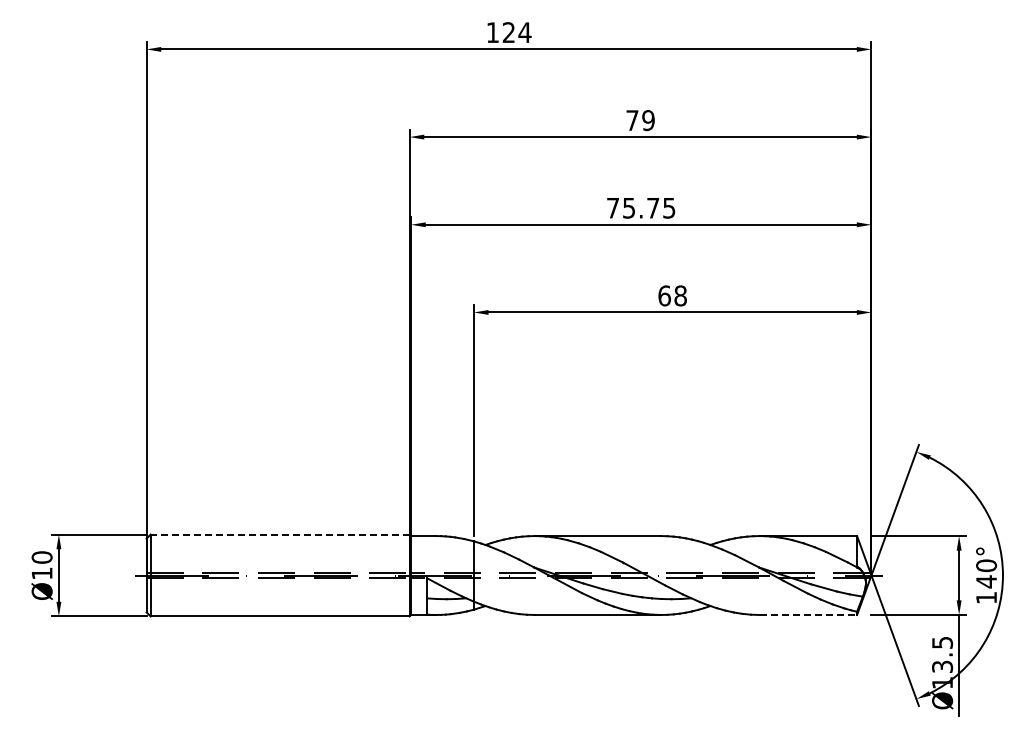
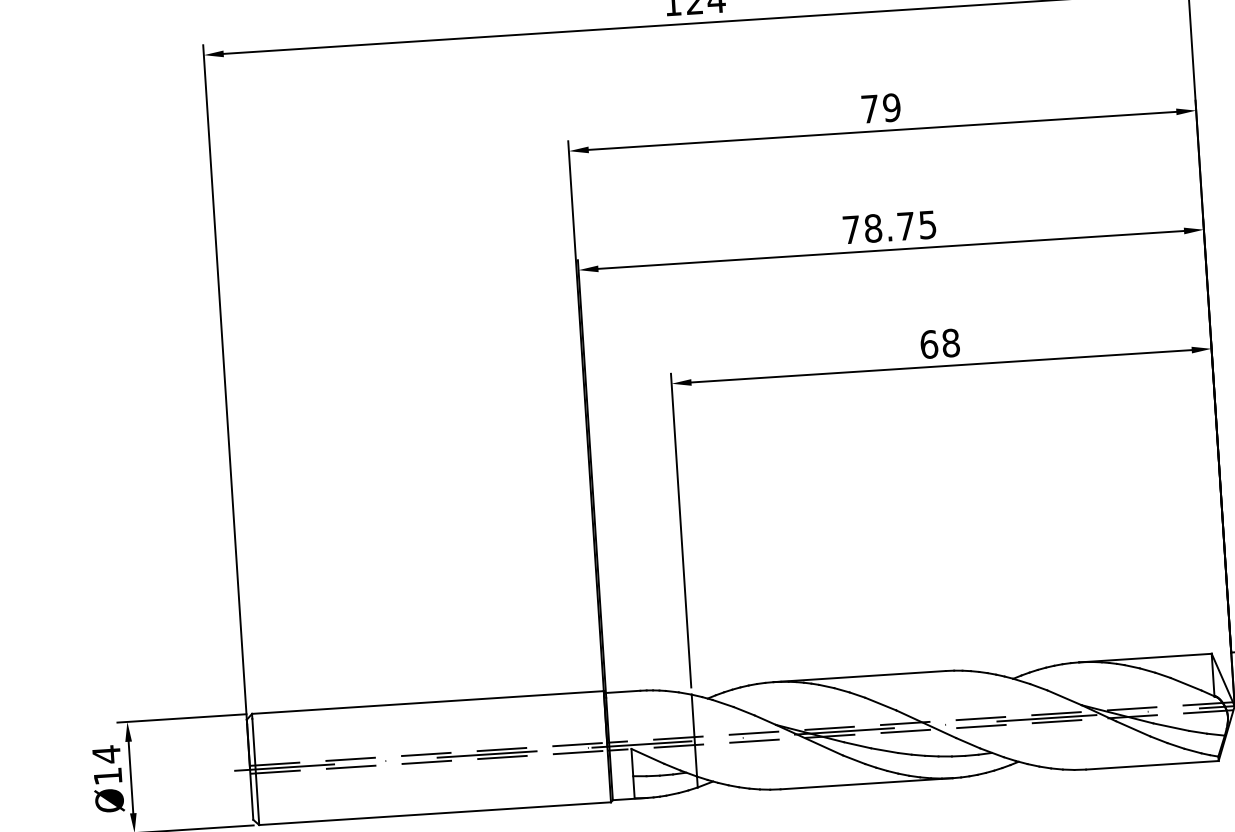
text: (629, 207) -> (873, 227), 75.75 -> 78.75
line: (279, 534) -> (427, 702), dashed -> solid
text: (41, 557) -> (105, 754), Ø10 -> Ø14
line: (808, 614) -> (1152, 764), dashed -> solid

